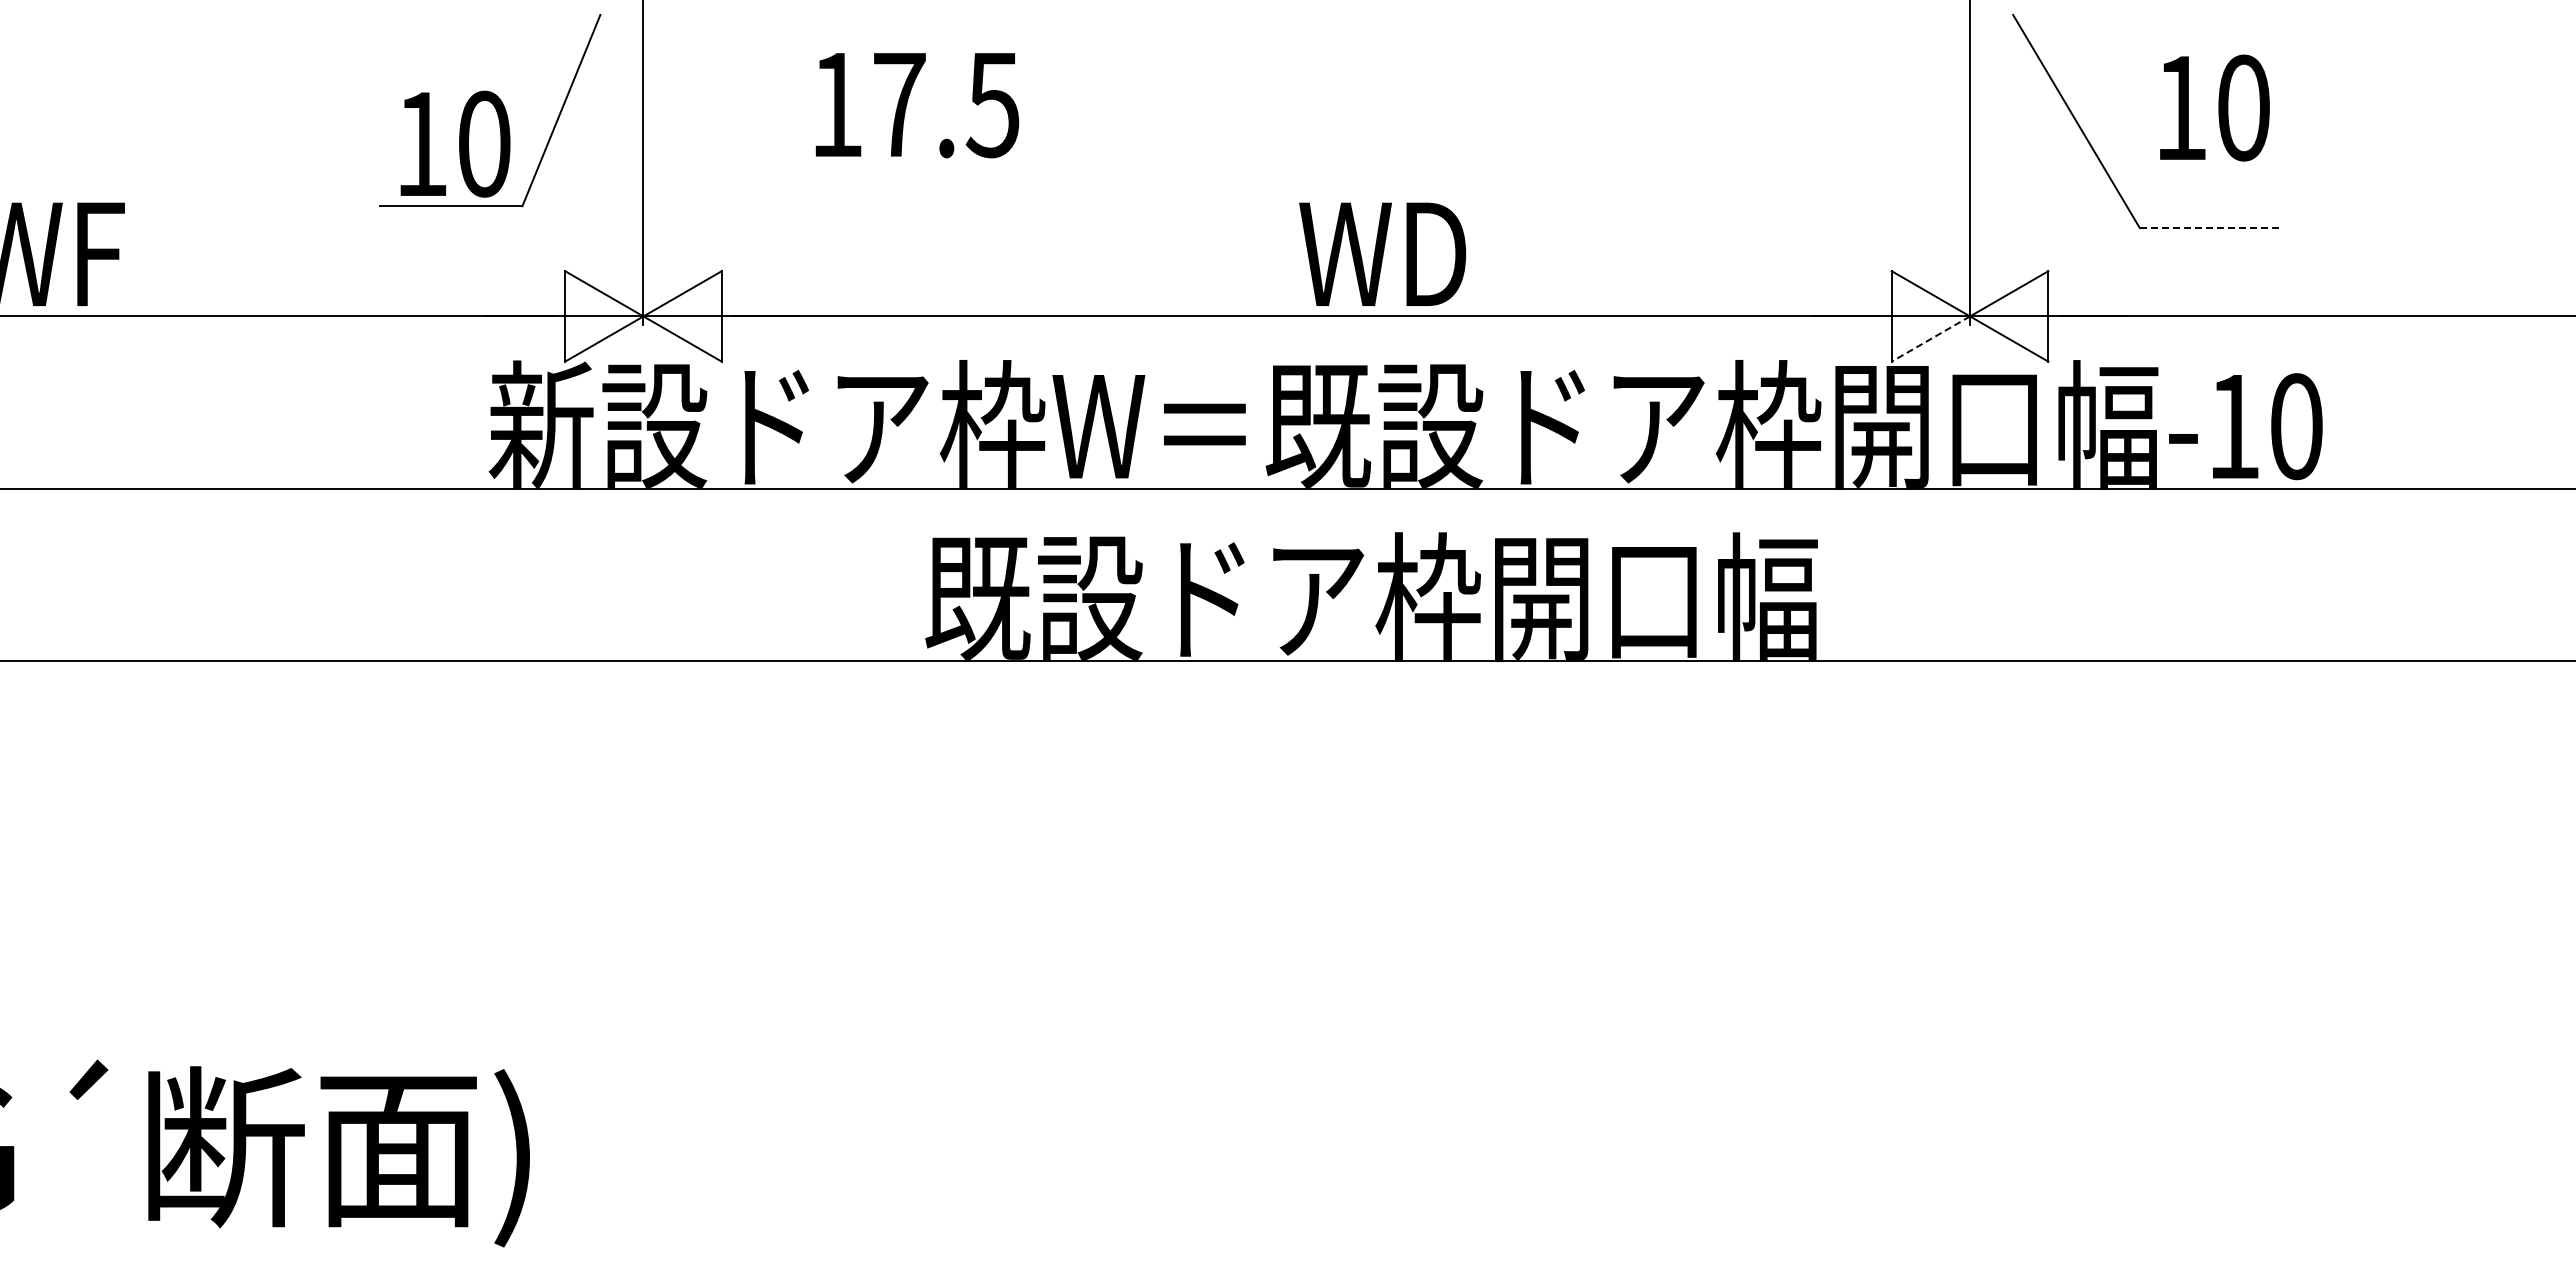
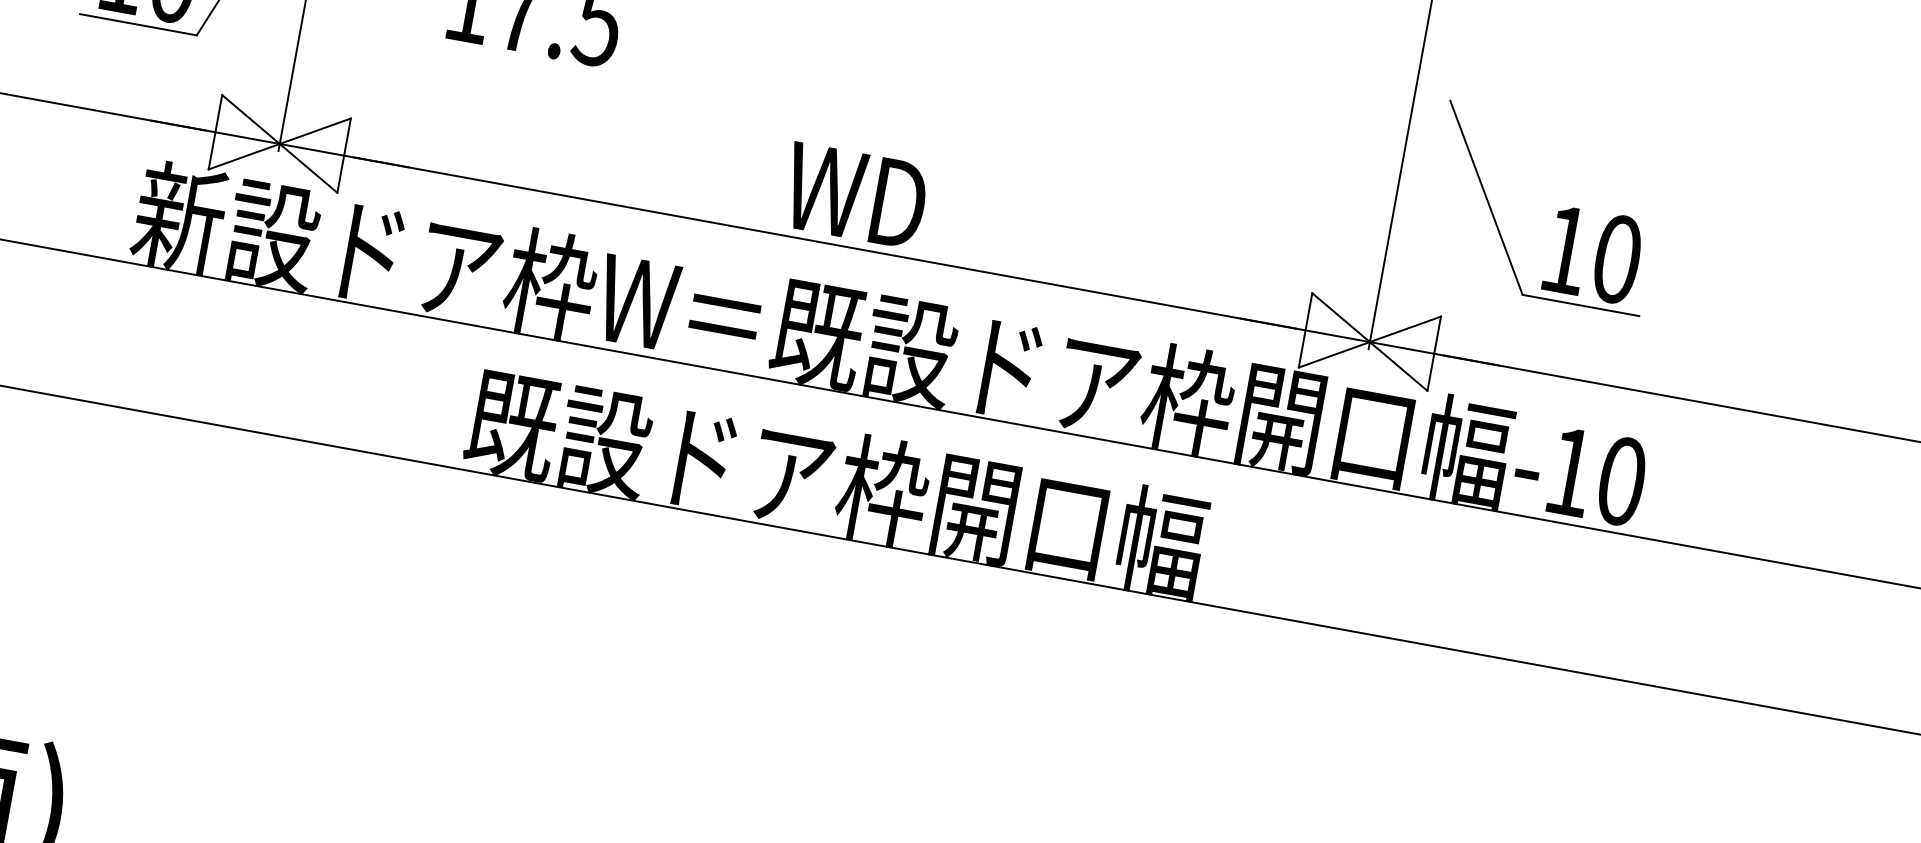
text: (2214, 107) -> (1593, 254), moved
line: (2210, 228) -> (1580, 305), dashed -> solid
text: (1382, 253) -> (855, 195), moved
line: (1930, 339) -> (1333, 355), dashed -> solid

